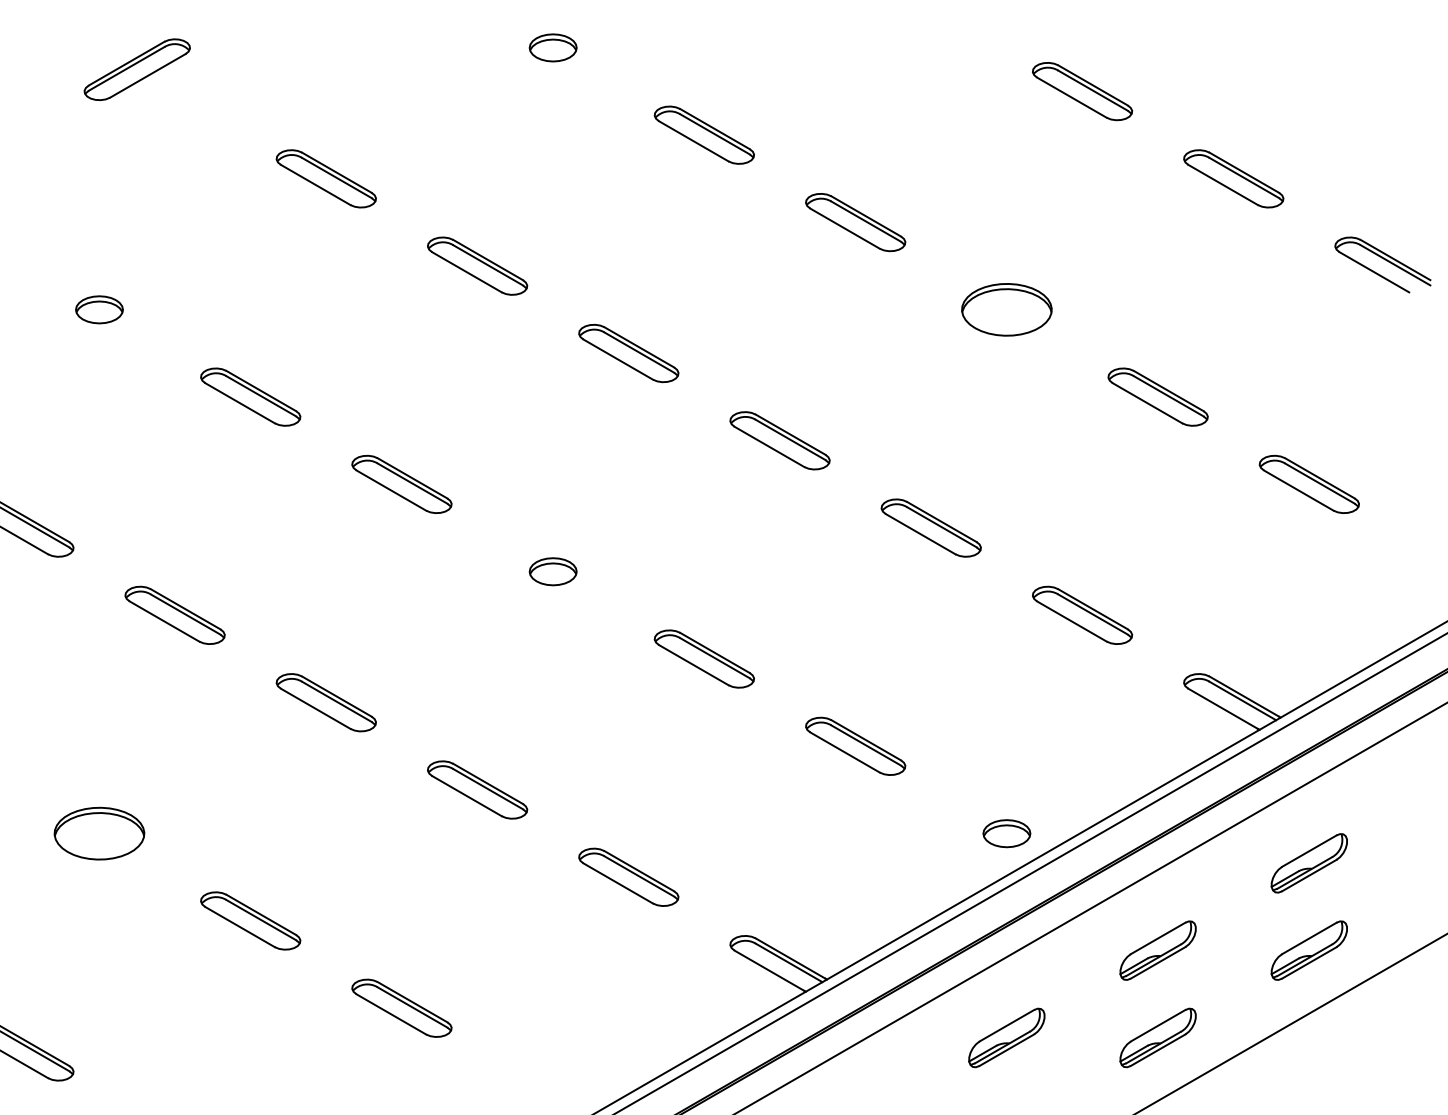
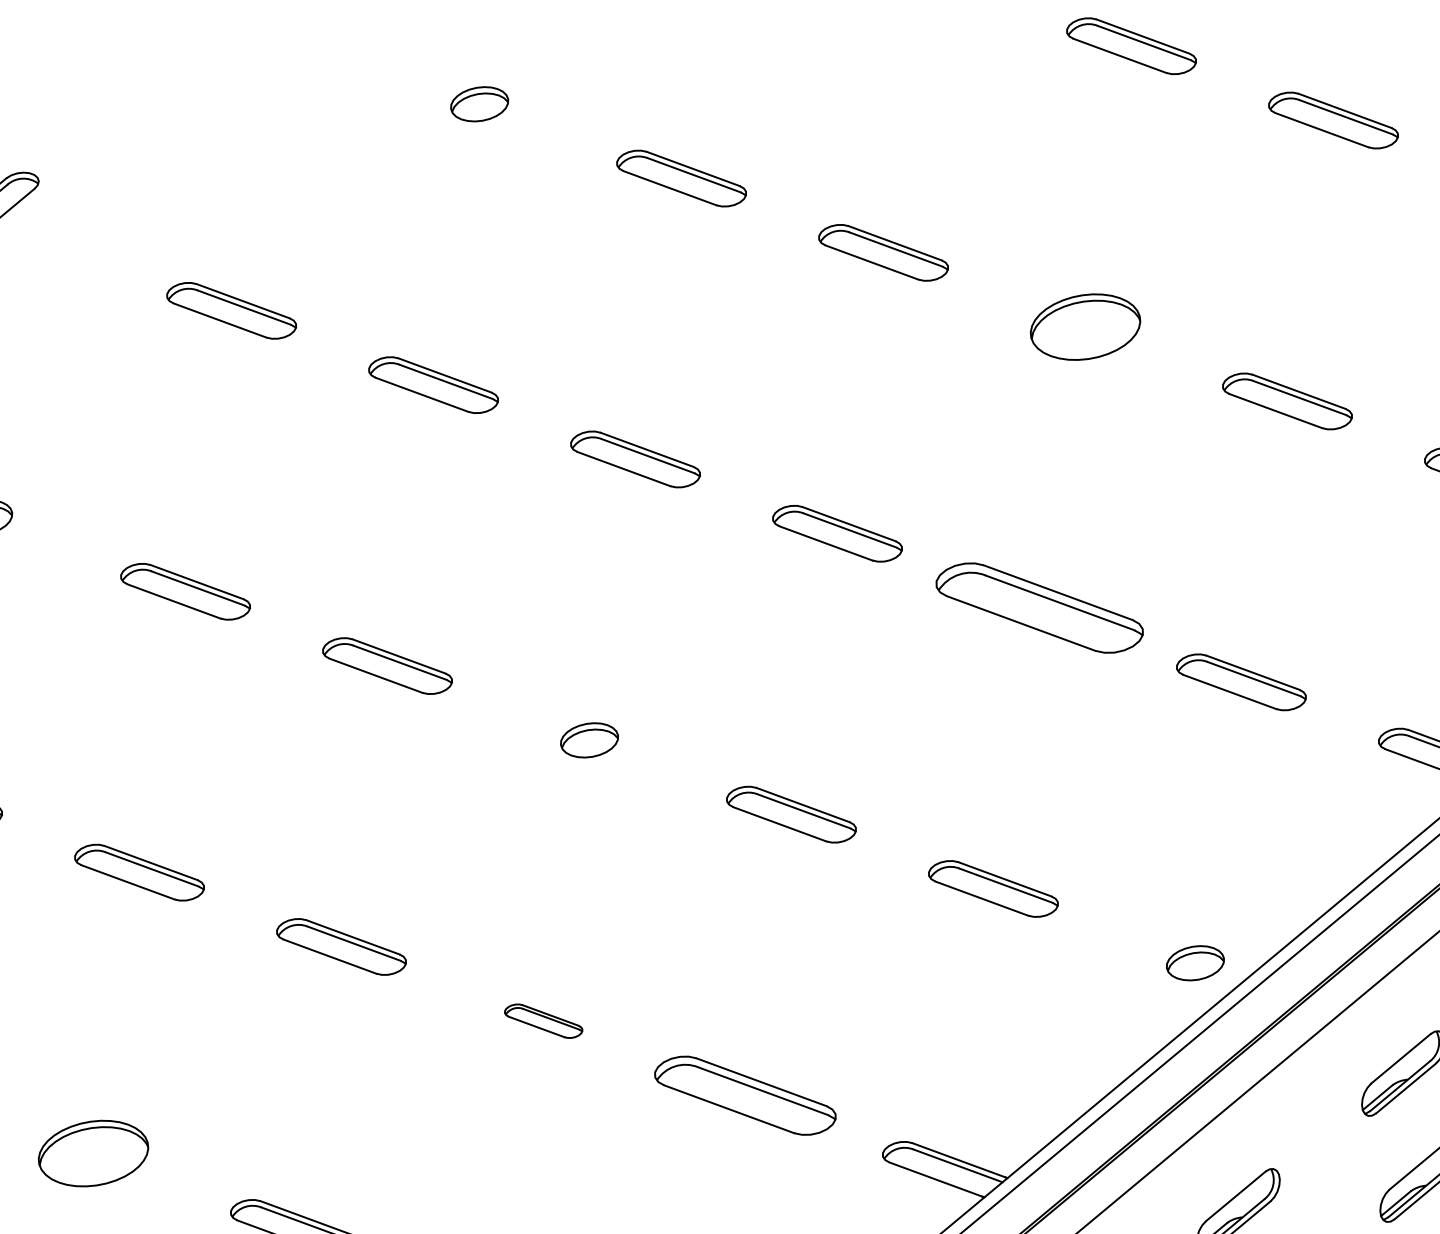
part: (930, 527) -> (1038, 607), size x1.6
part: (477, 789) -> (543, 1020), size x0.6
part: (628, 876) -> (744, 1094), size x1.4

